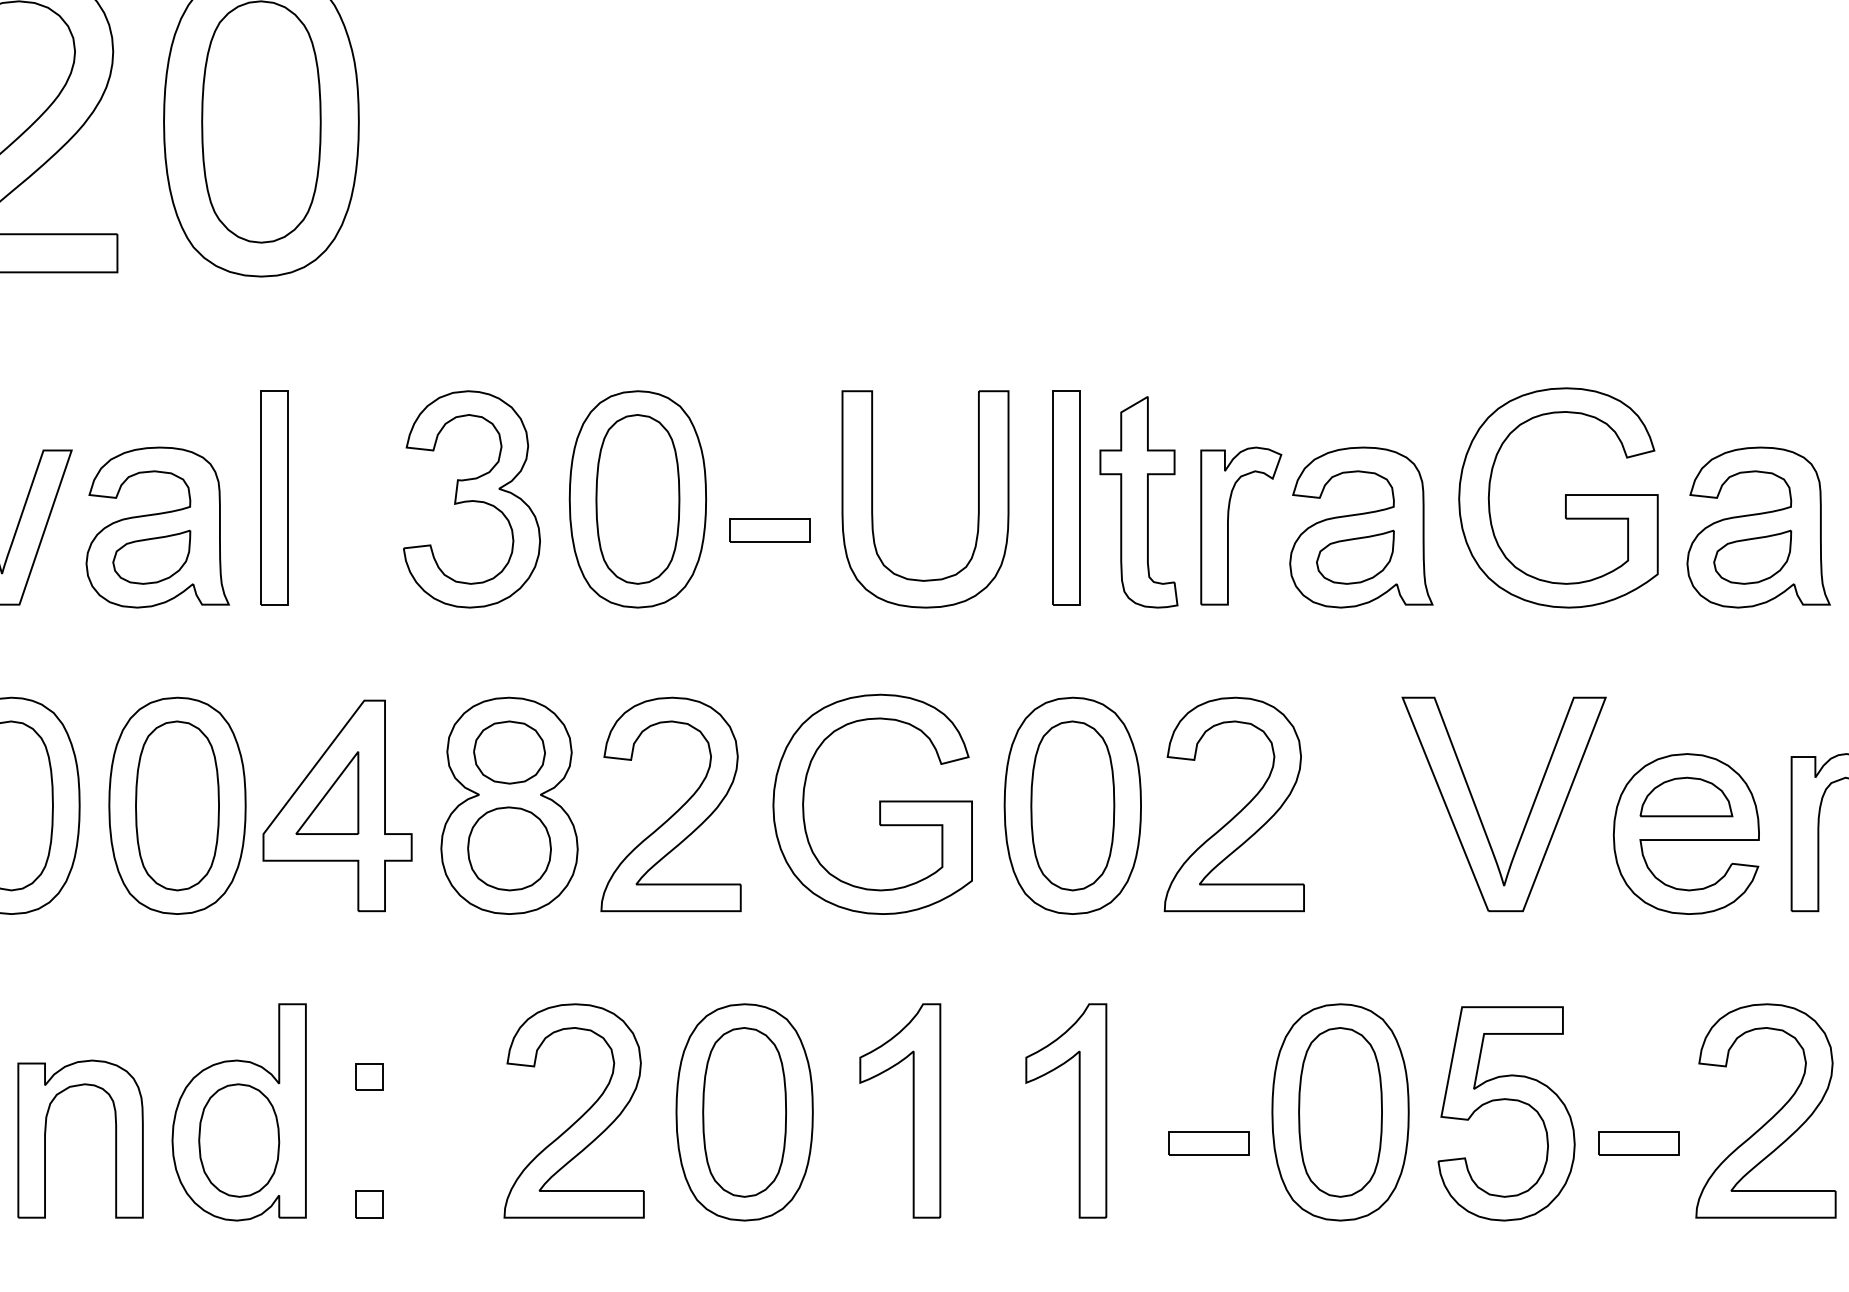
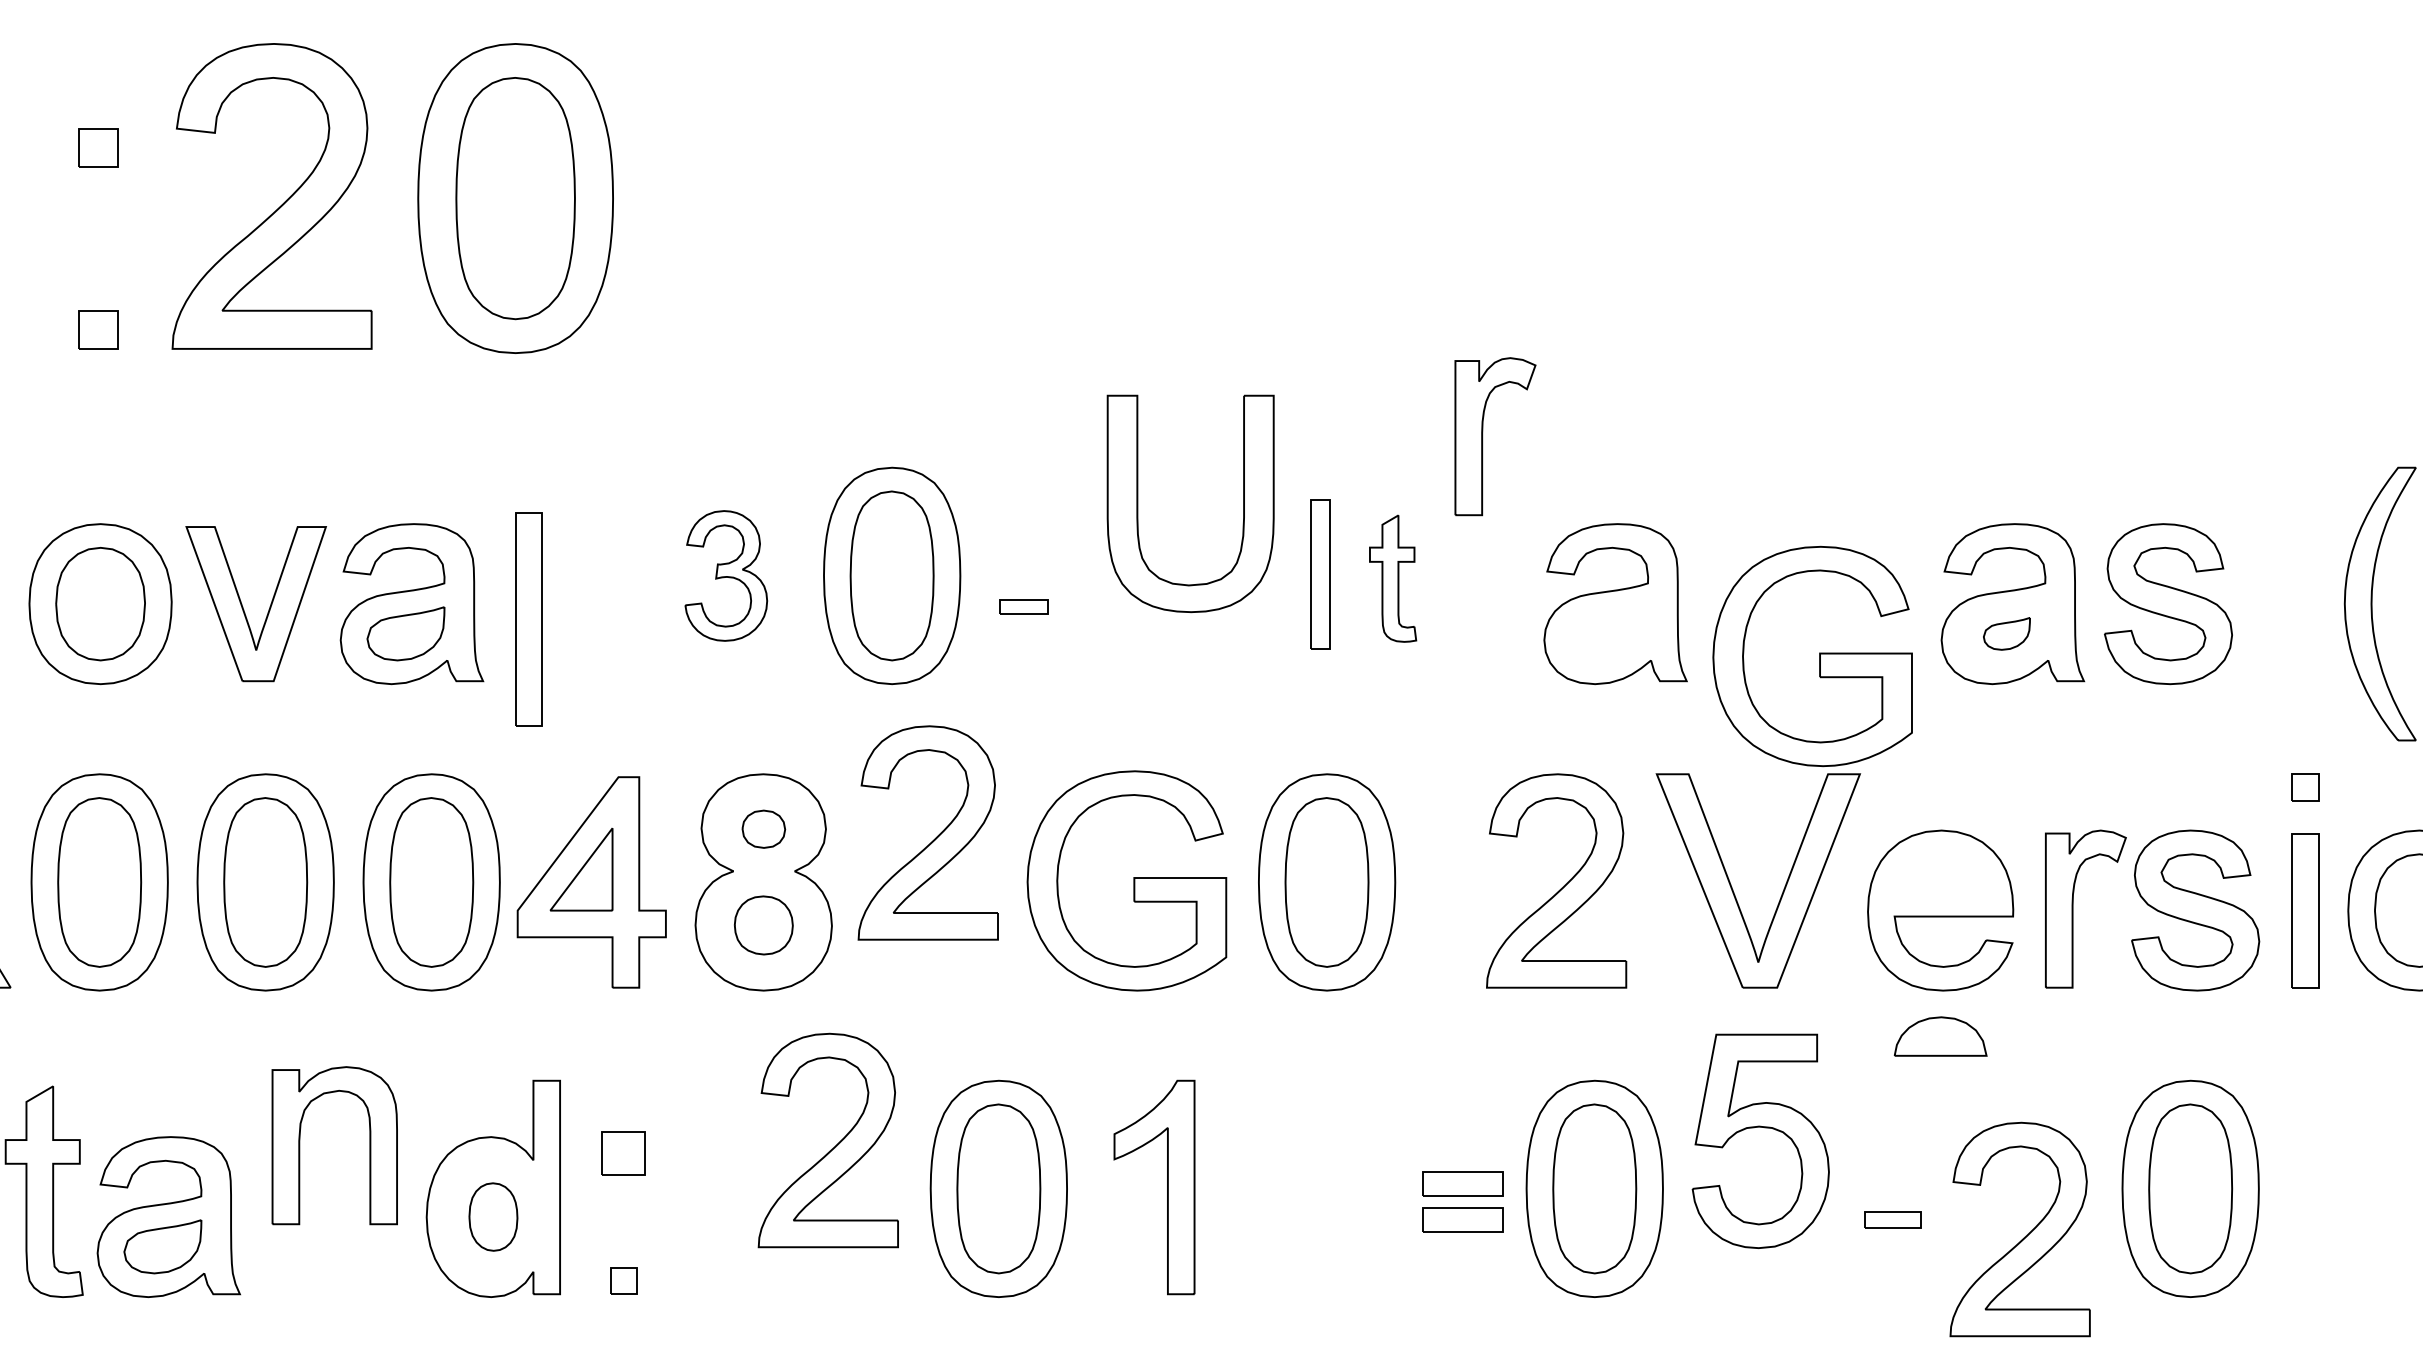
part: (274, 497) -> (528, 619), moved
part: (1066, 497) -> (1320, 574), size x0.7
part: (1565, 497) -> (1819, 656), moved
part: (472, 498) -> (726, 575), size x0.6
part: (873, 498) -> (1138, 503), moved
part: (1138, 501) -> (1392, 578), size x0.6
part: (1229, 525) -> (1483, 436), moved
part: (769, 529) -> (1023, 606), size x0.6
part: (1355, 556) -> (1609, 633), removed
part: (1752, 556) -> (2006, 633), size x0.6
part: (509, 752) -> (763, 829), size x0.6
part: (1686, 796) -> (1940, 1036), moved
part: (677, 809) -> (934, 838), moved
part: (1240, 809) -> (1562, 886), moved
part: (509, 848) -> (763, 925), size x0.7
part: (369, 1076) -> (623, 1153), size x1.6
part: (1510, 1100) -> (1764, 1128), moved
part: (1208, 1106) -> (1462, 1183), added
part: (1079, 1110) -> (1333, 1187), removed
part: (580, 1116) -> (834, 1146), moved
part: (1770, 1117) -> (2024, 1236), moved
part: (46, 1138) -> (300, 1145), moved
part: (239, 1139) -> (493, 1216), size x0.6
part: (1638, 1142) -> (1892, 1219), size x0.7

